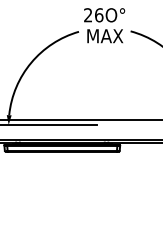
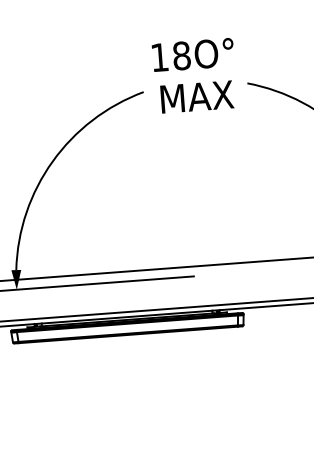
text: (93, 15) -> (170, 57), 26O° -> 18O°

